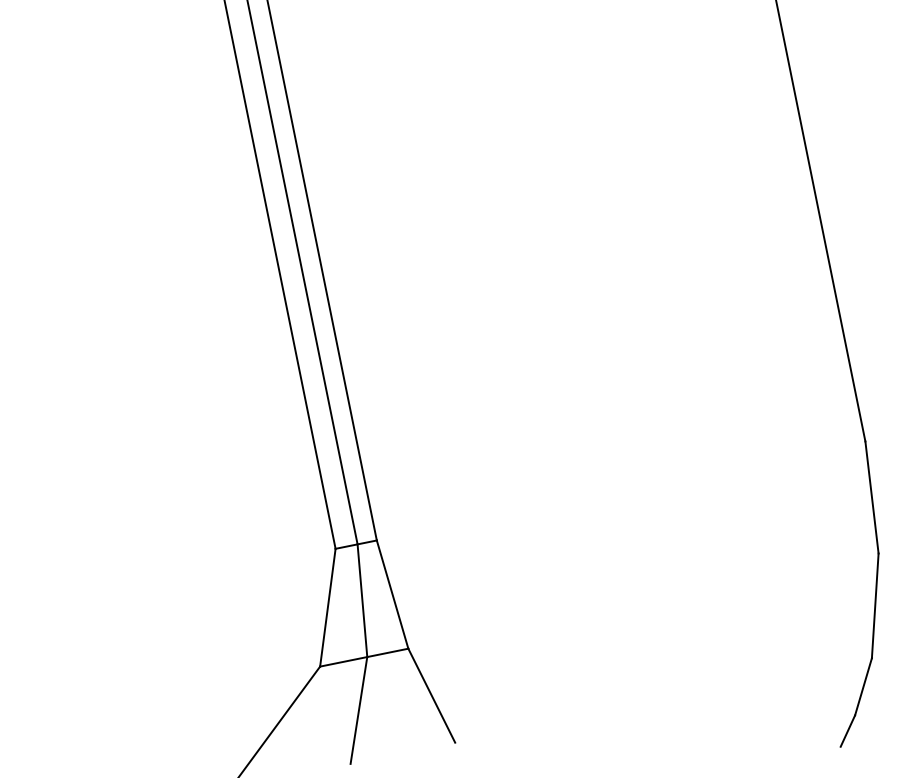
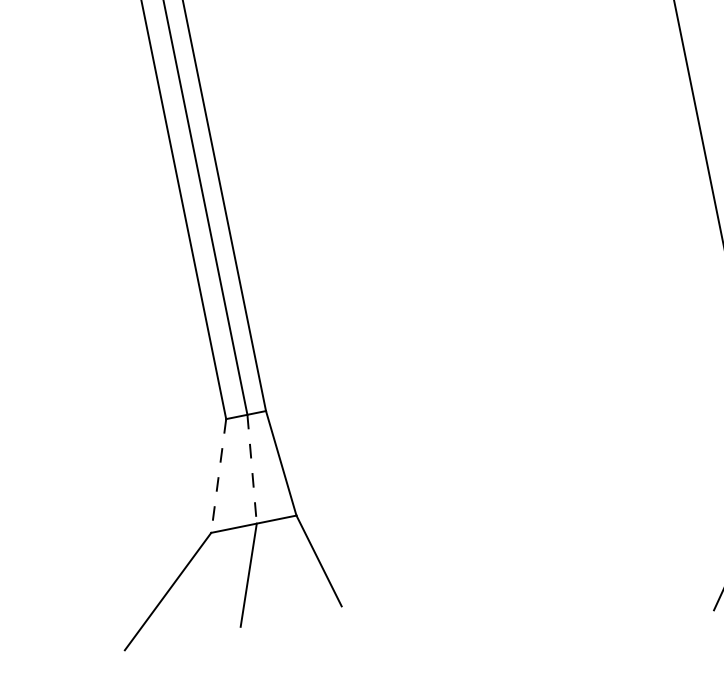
line: (362, 600) -> (252, 469), solid -> dashed
line: (327, 608) -> (218, 476), solid -> dashed

